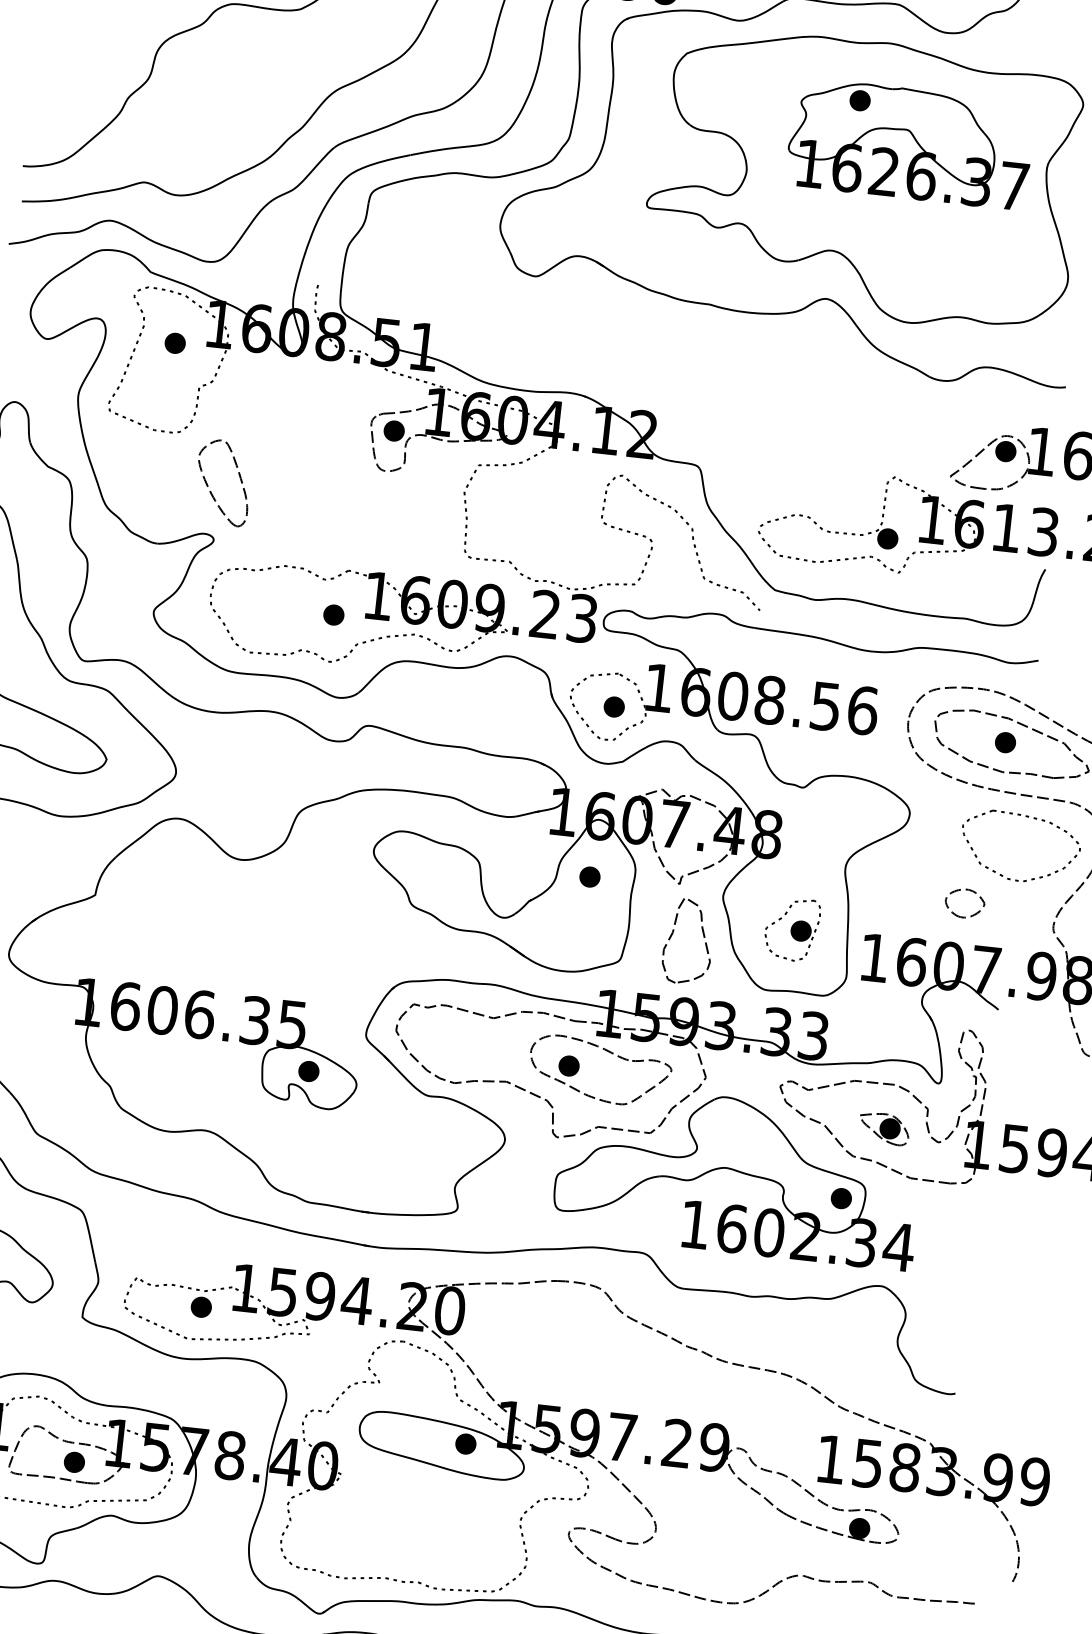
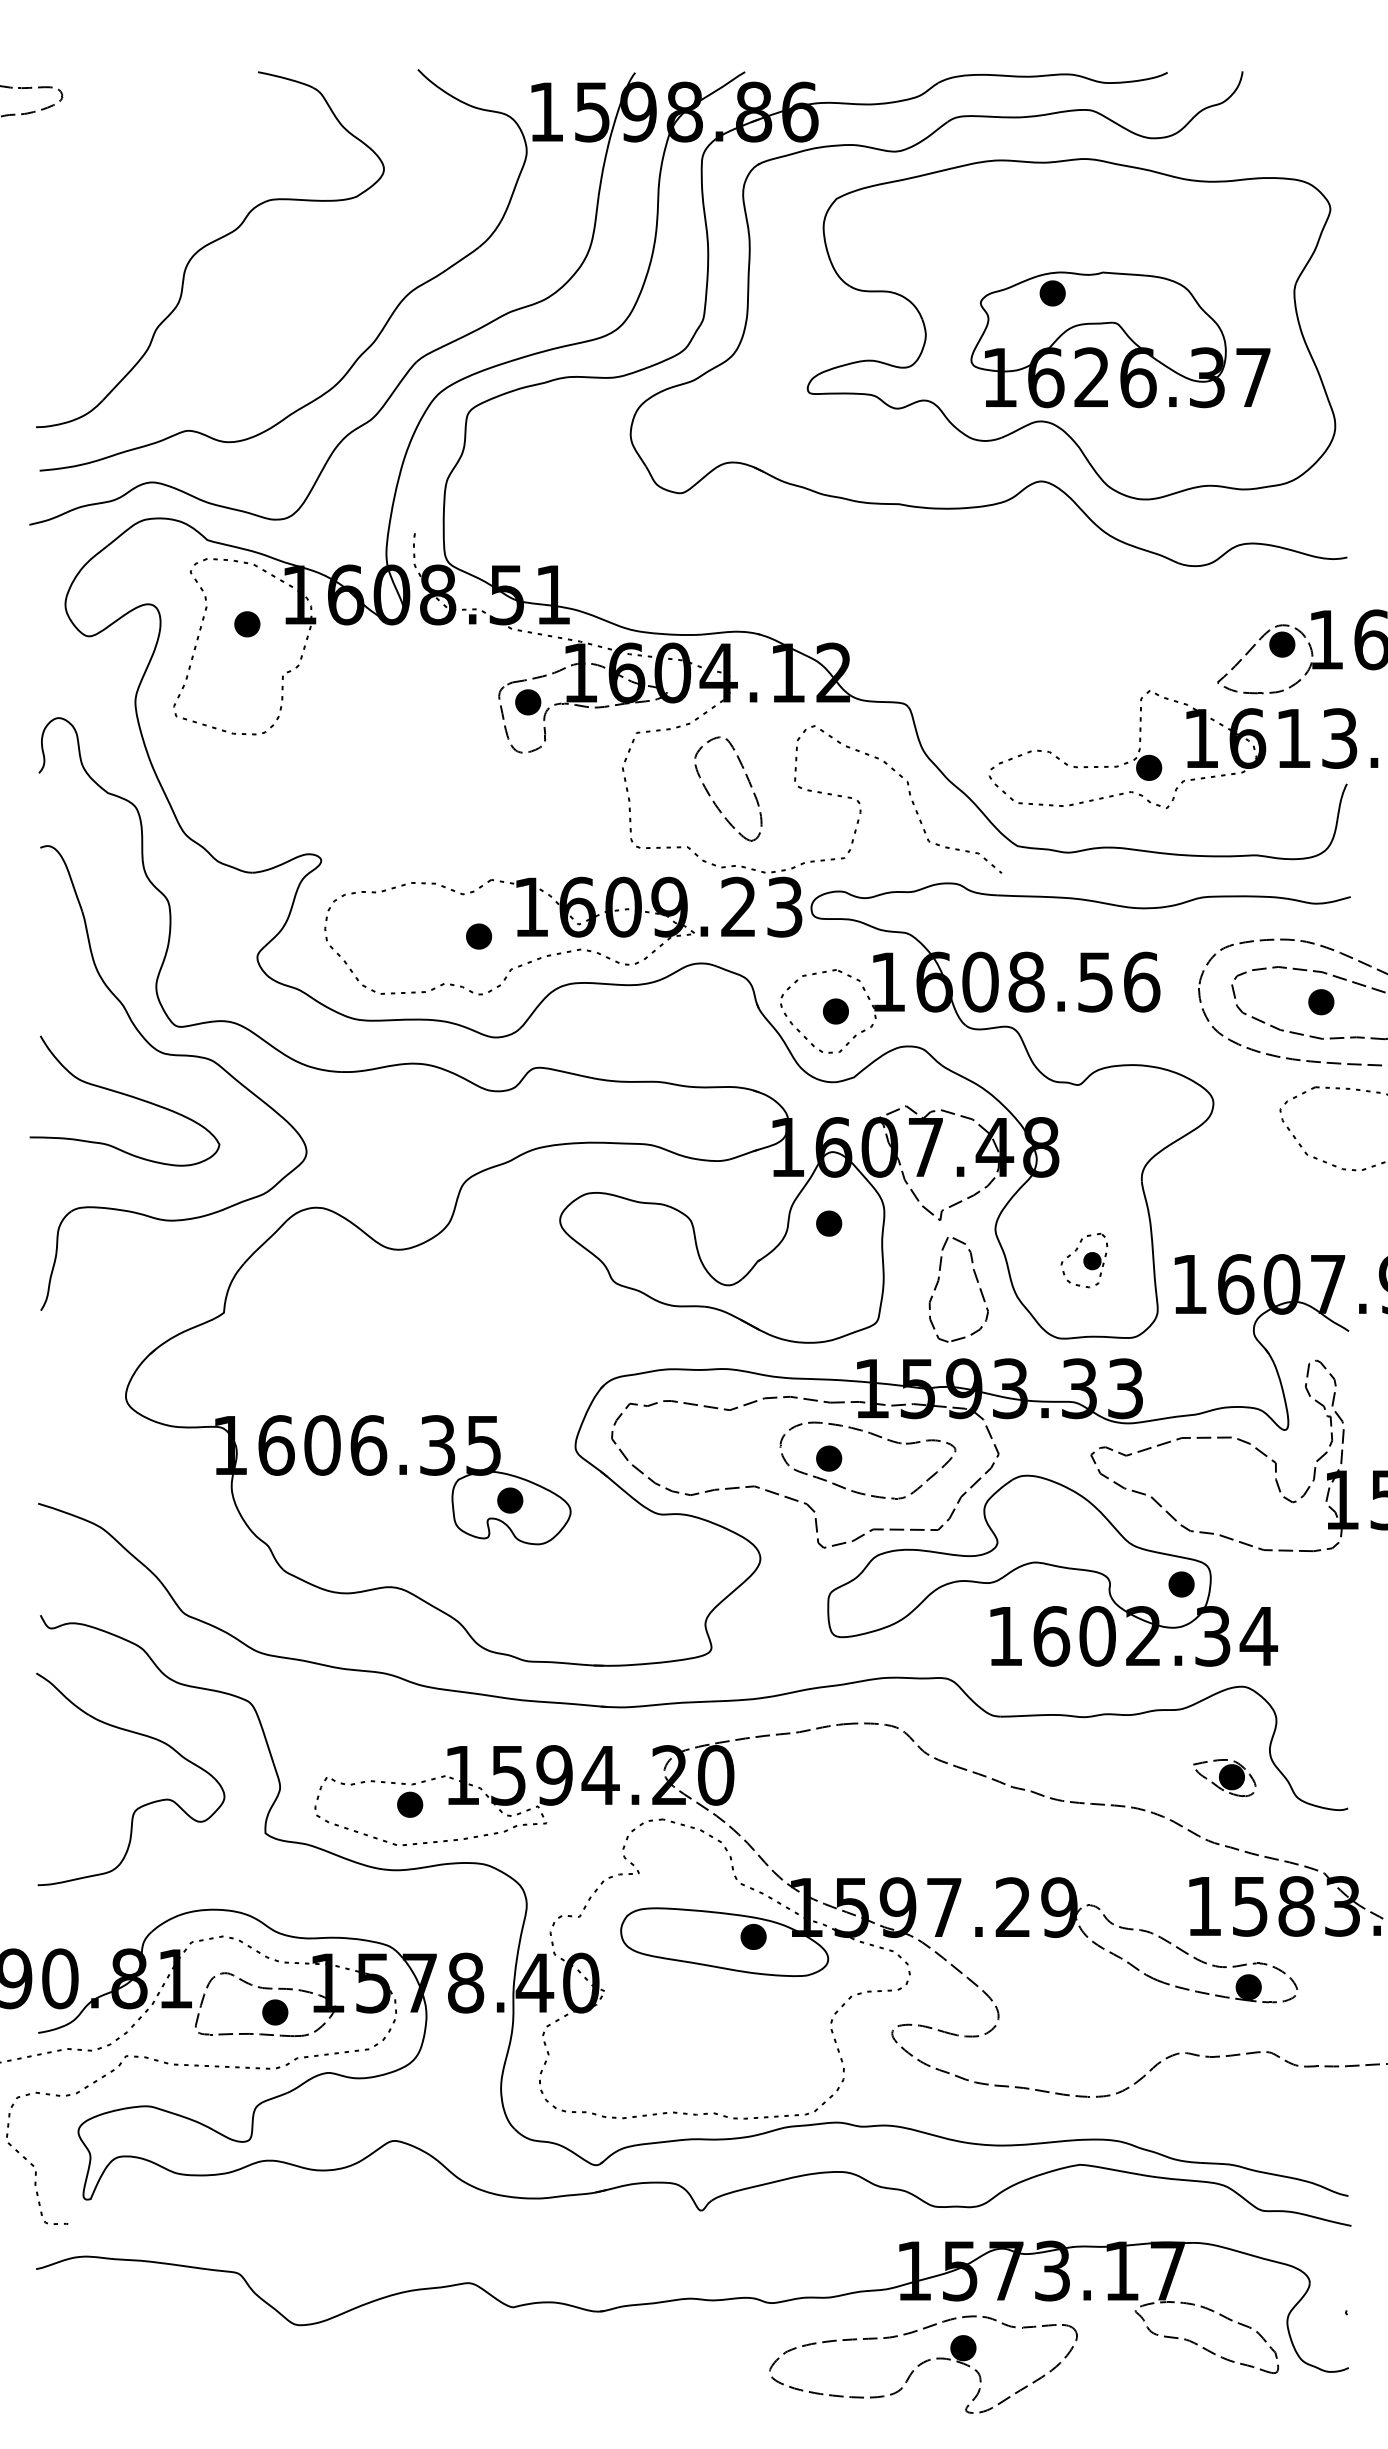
part: (915, 140) -> (1125, 334), moved
part: (208, 485) -> (710, 794), moved
part: (963, 916) -> (1293, 1221), removed
part: (792, 929) -> (1084, 1260), size x0.7
part: (883, 1129) -> (1224, 1778), moved

